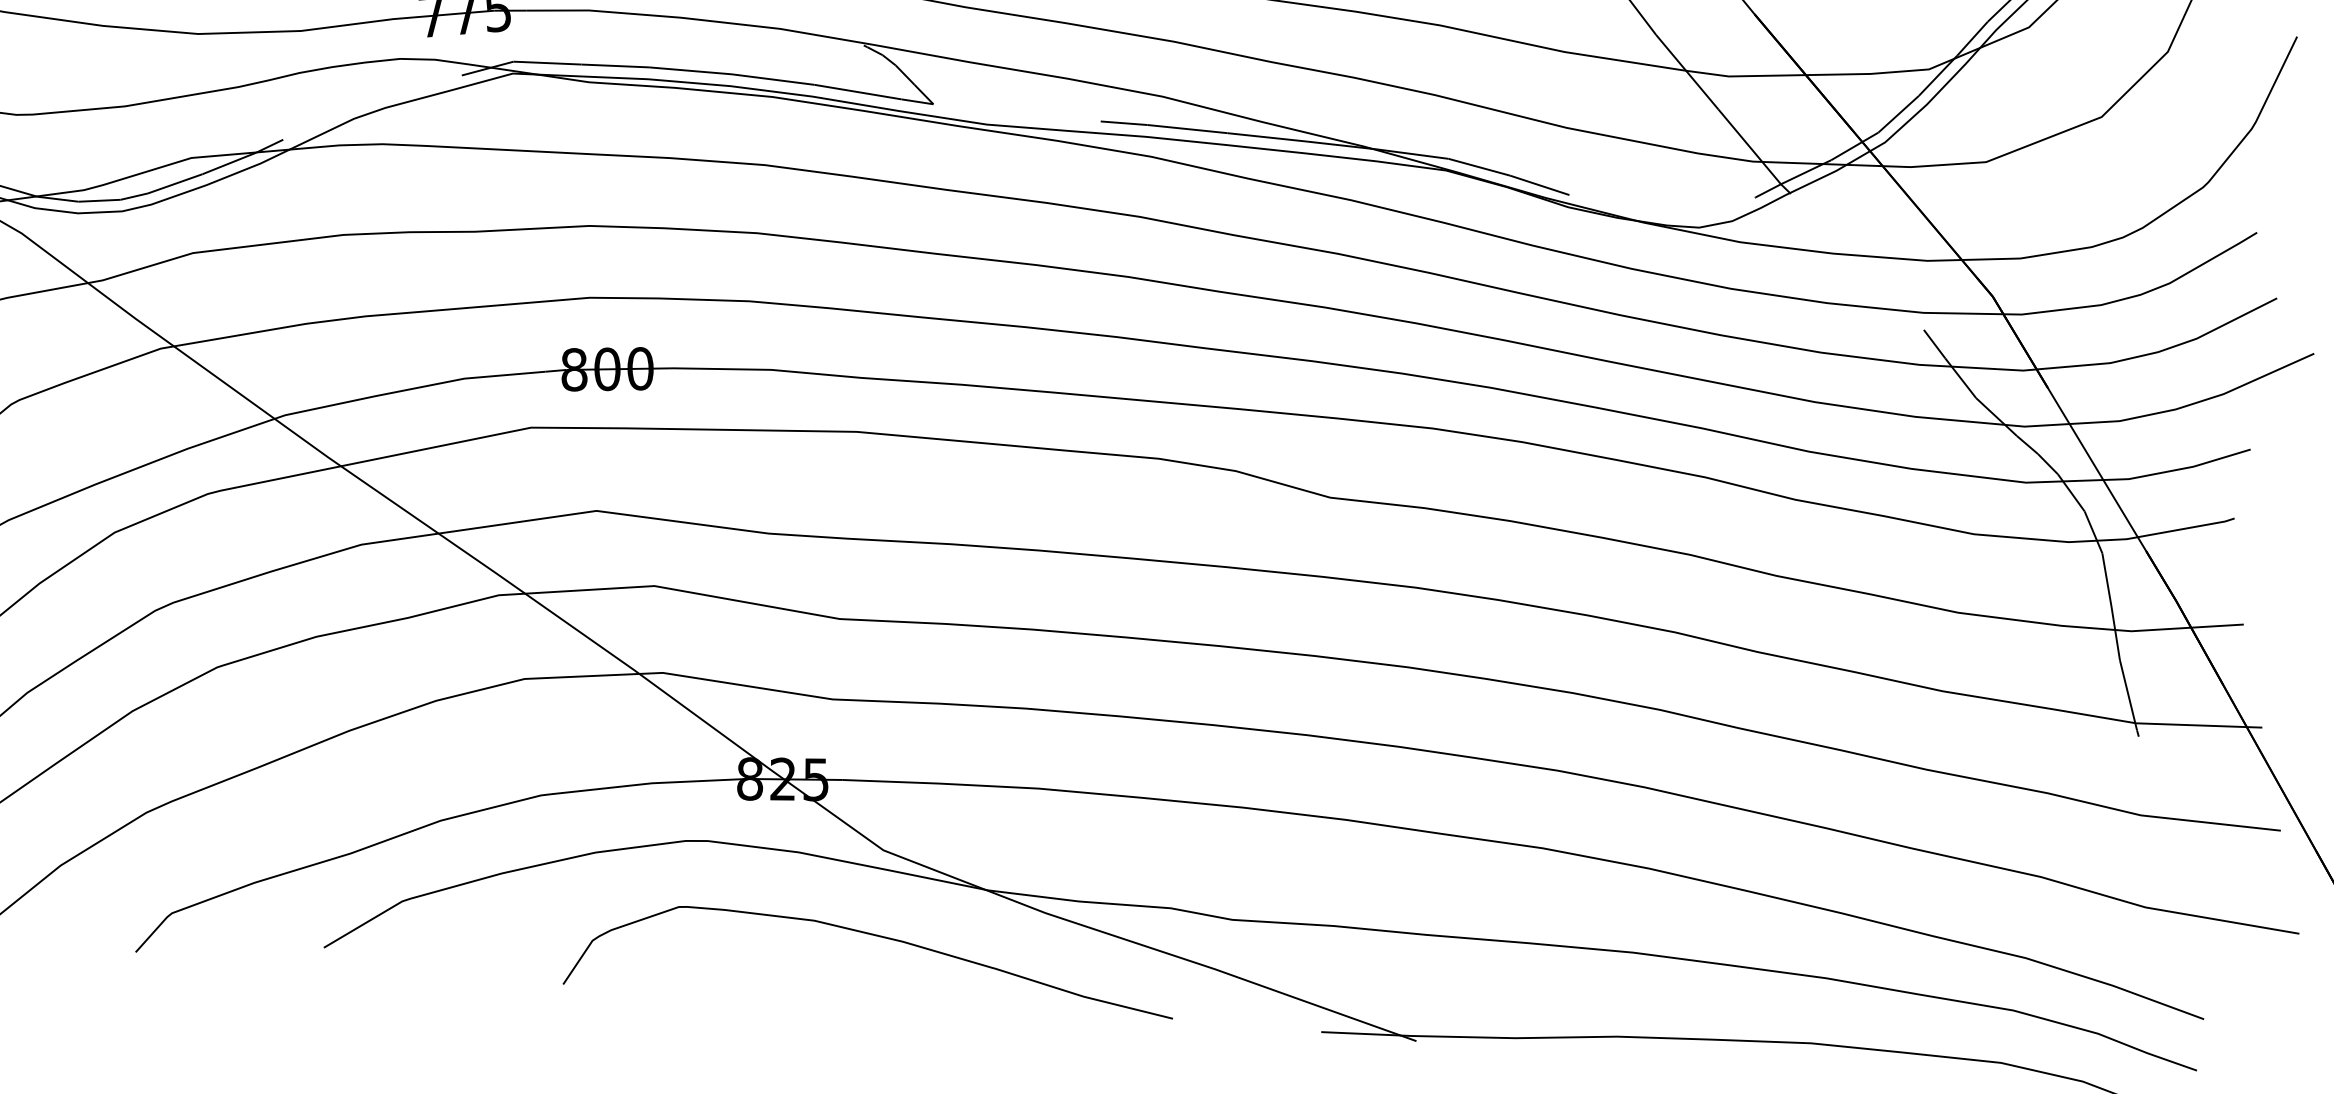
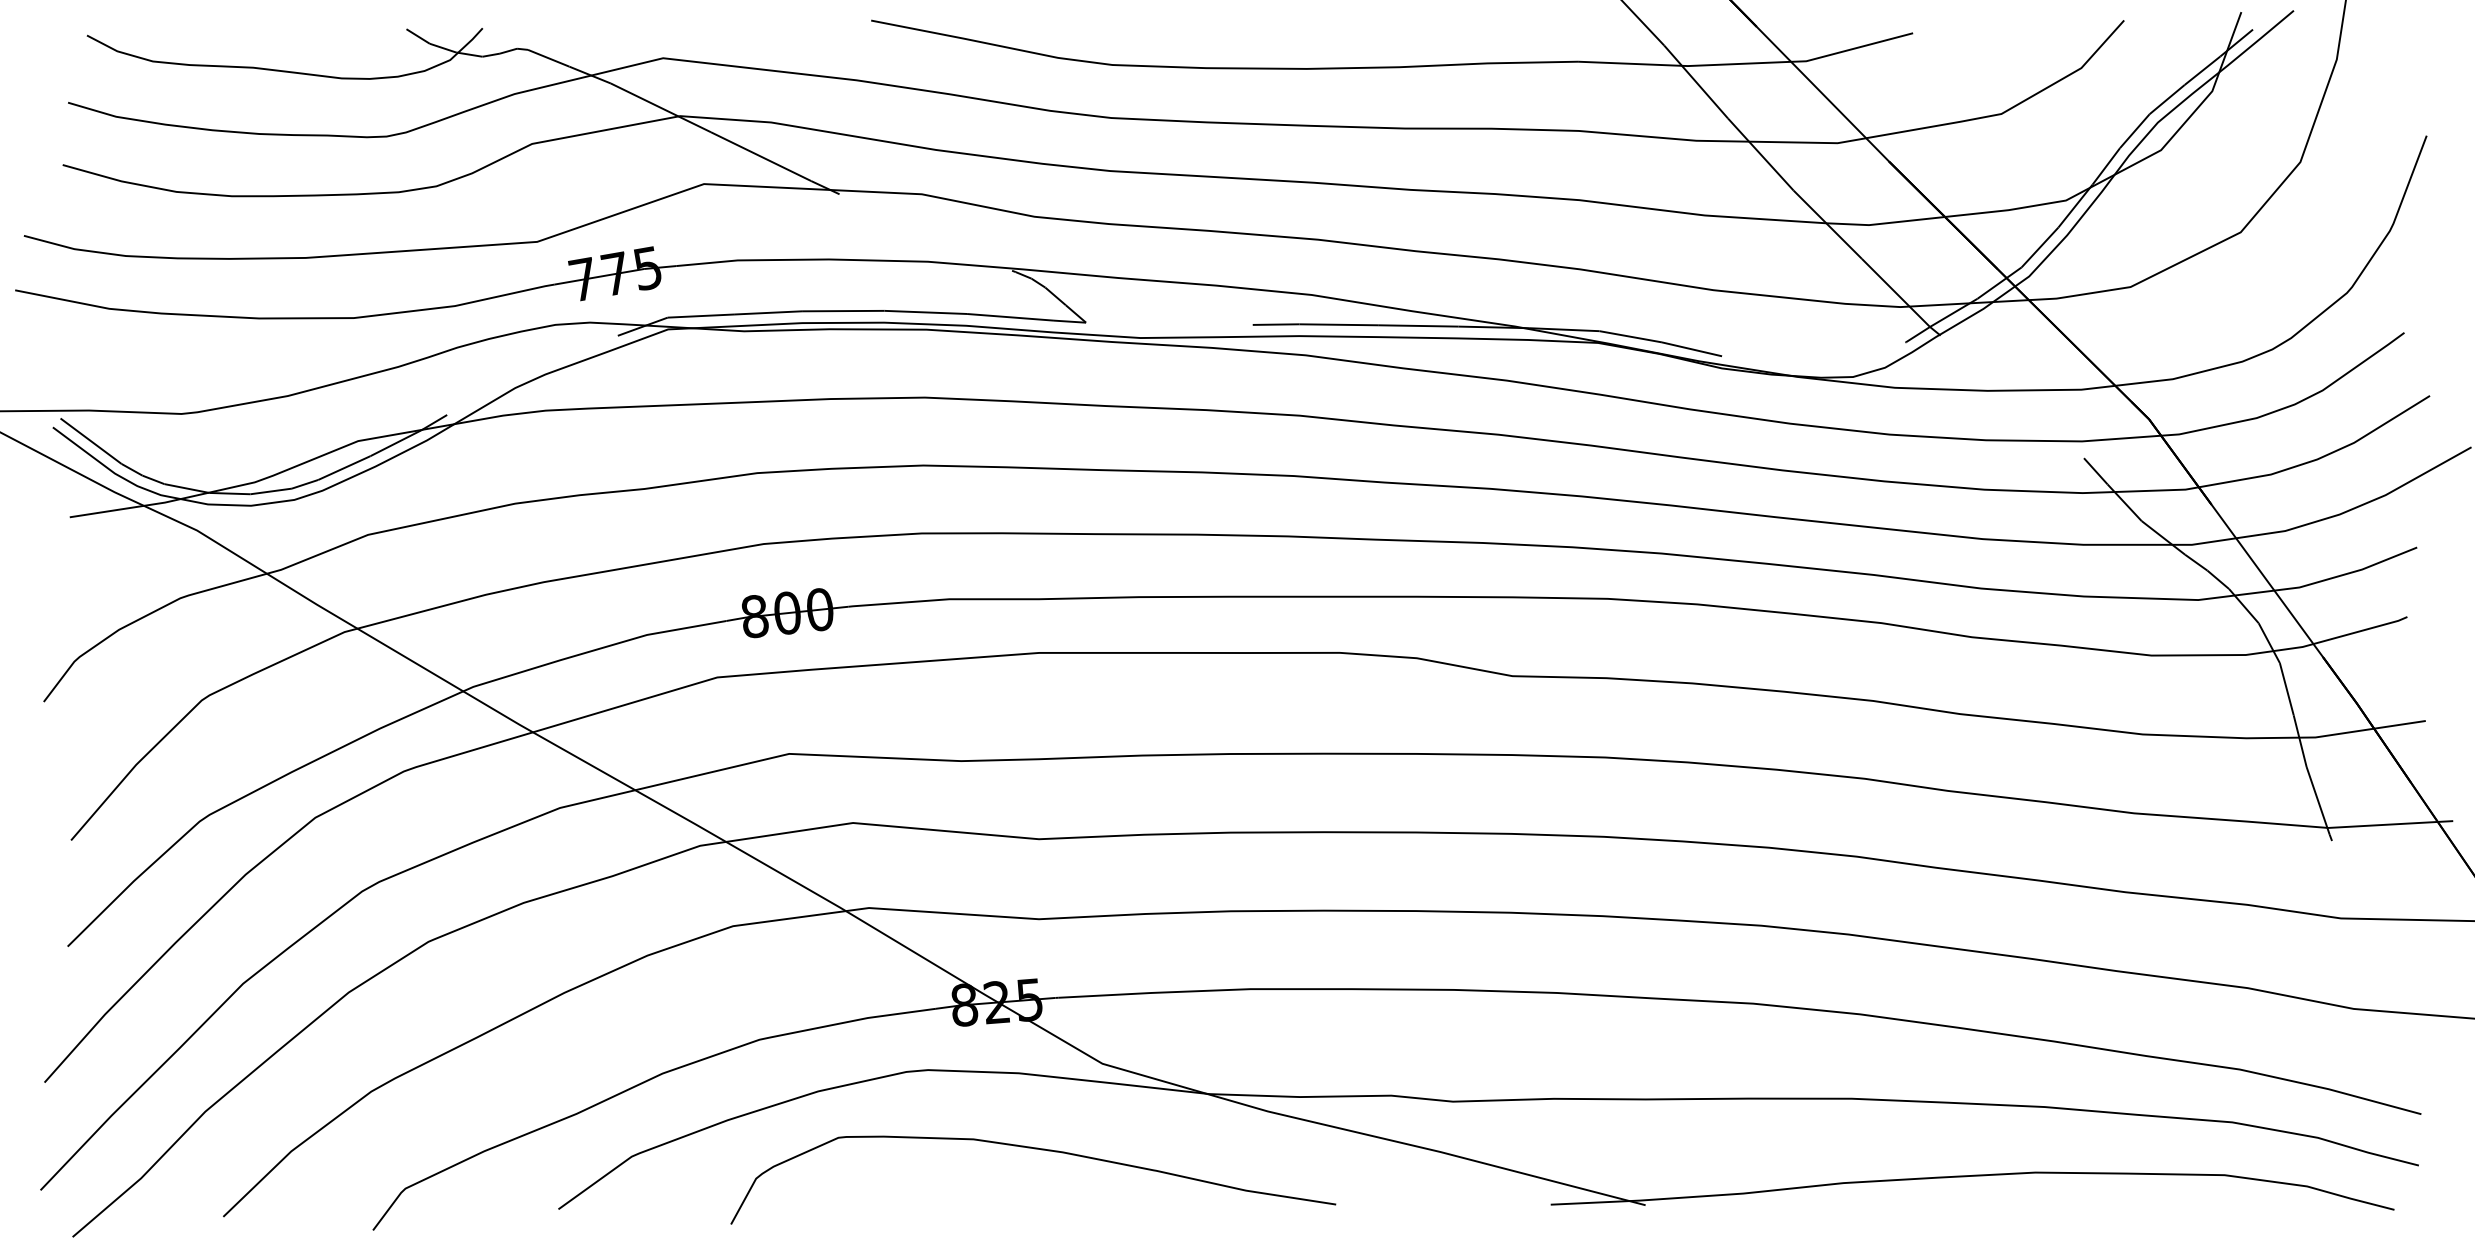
curve: (874, 936) -> (1034, 1149), moved

